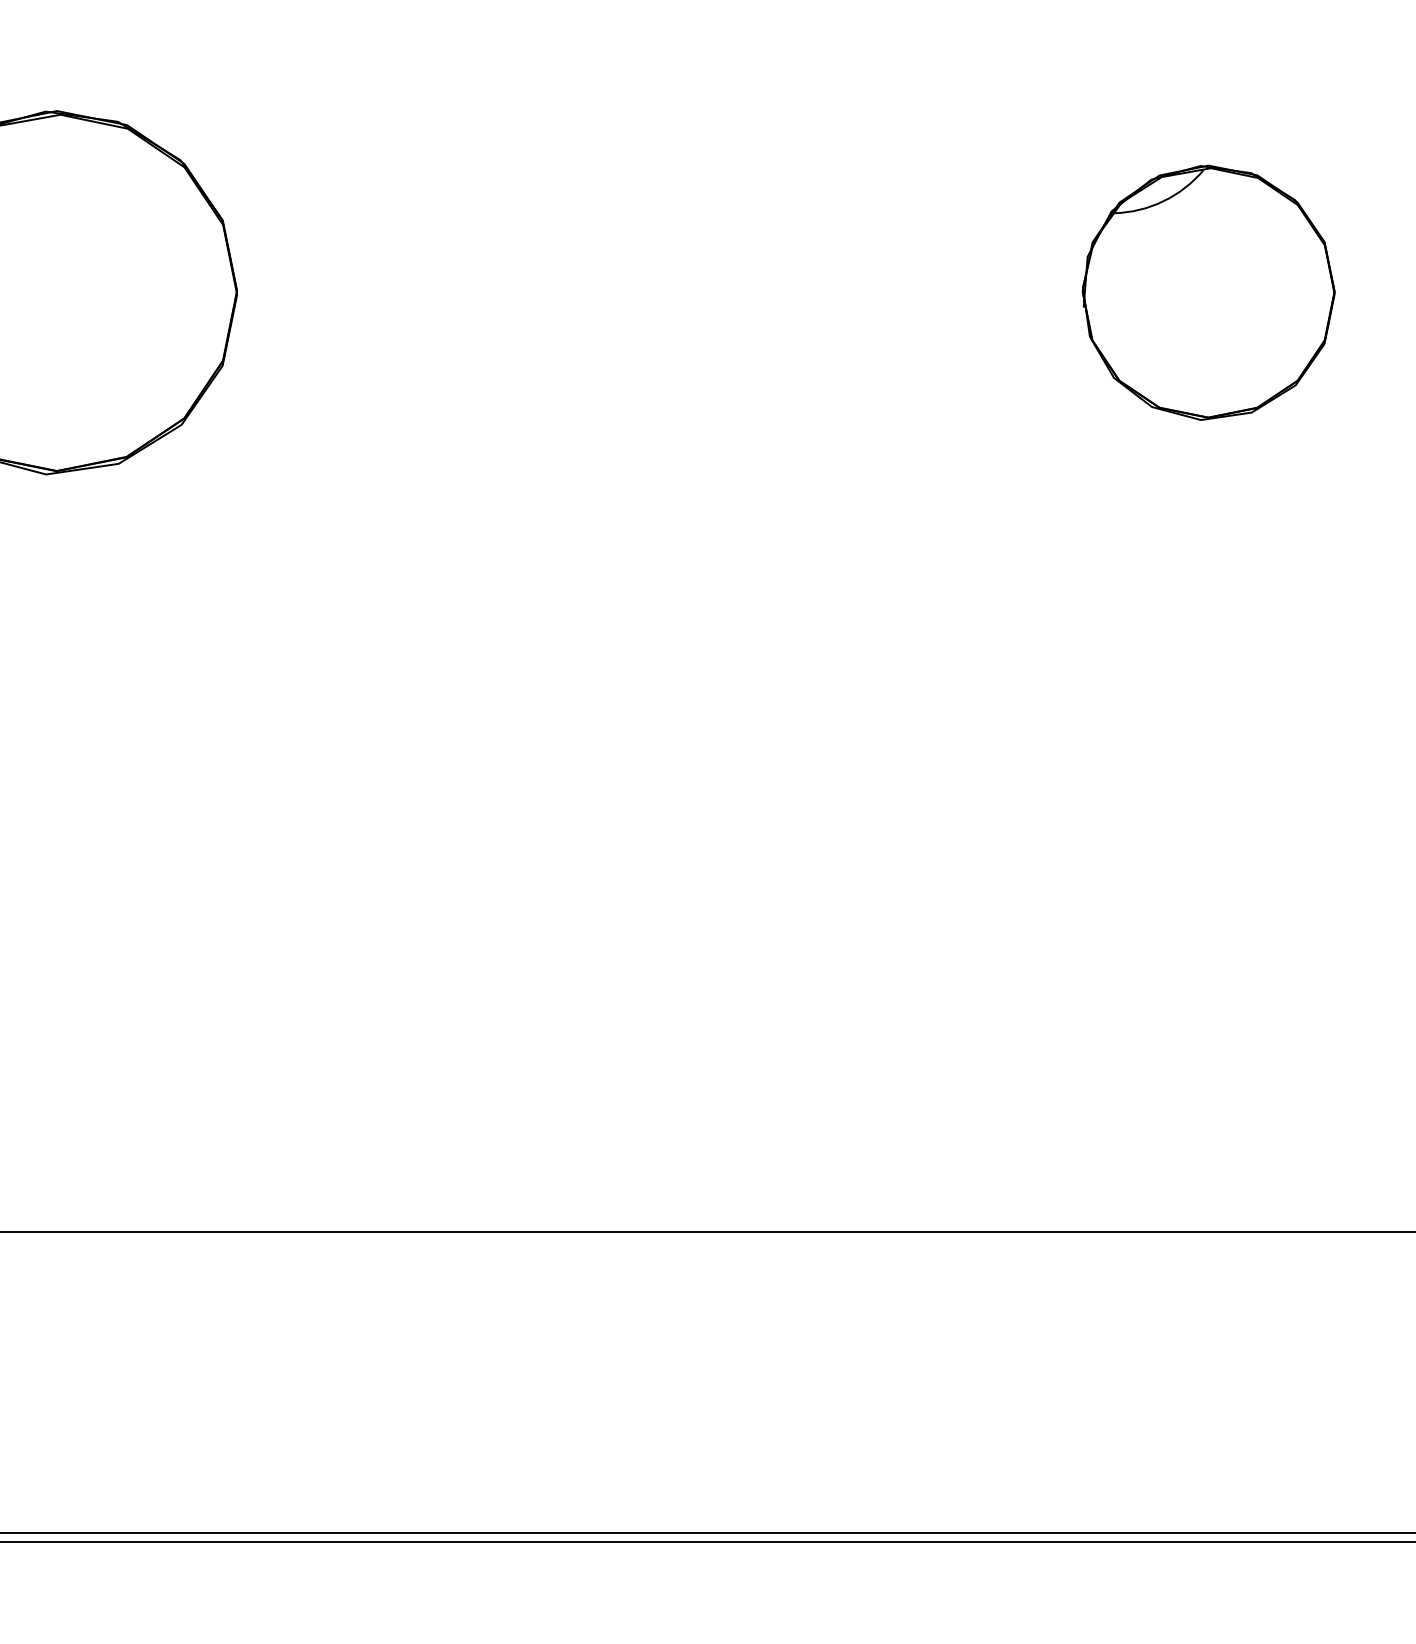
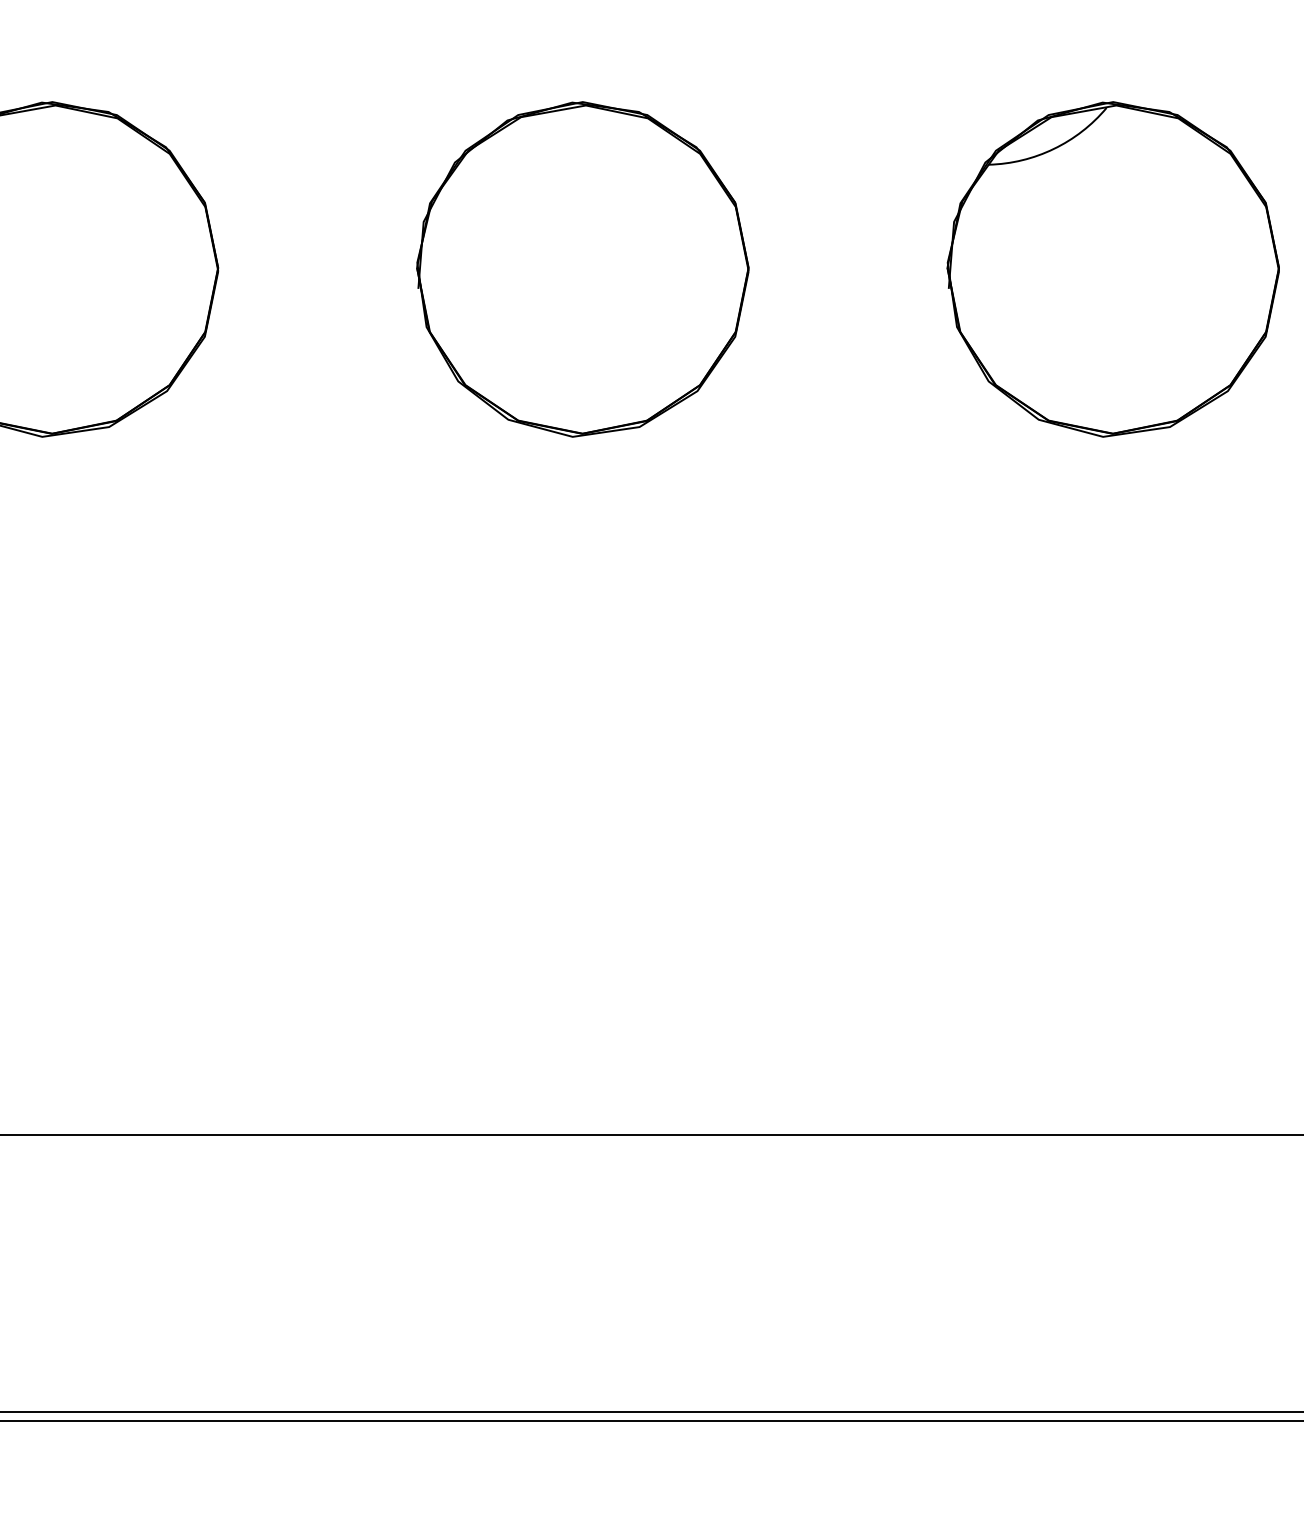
part: (632, 292) -> (582, 269), added
part: (1208, 292) -> (1113, 269), size x1.43

